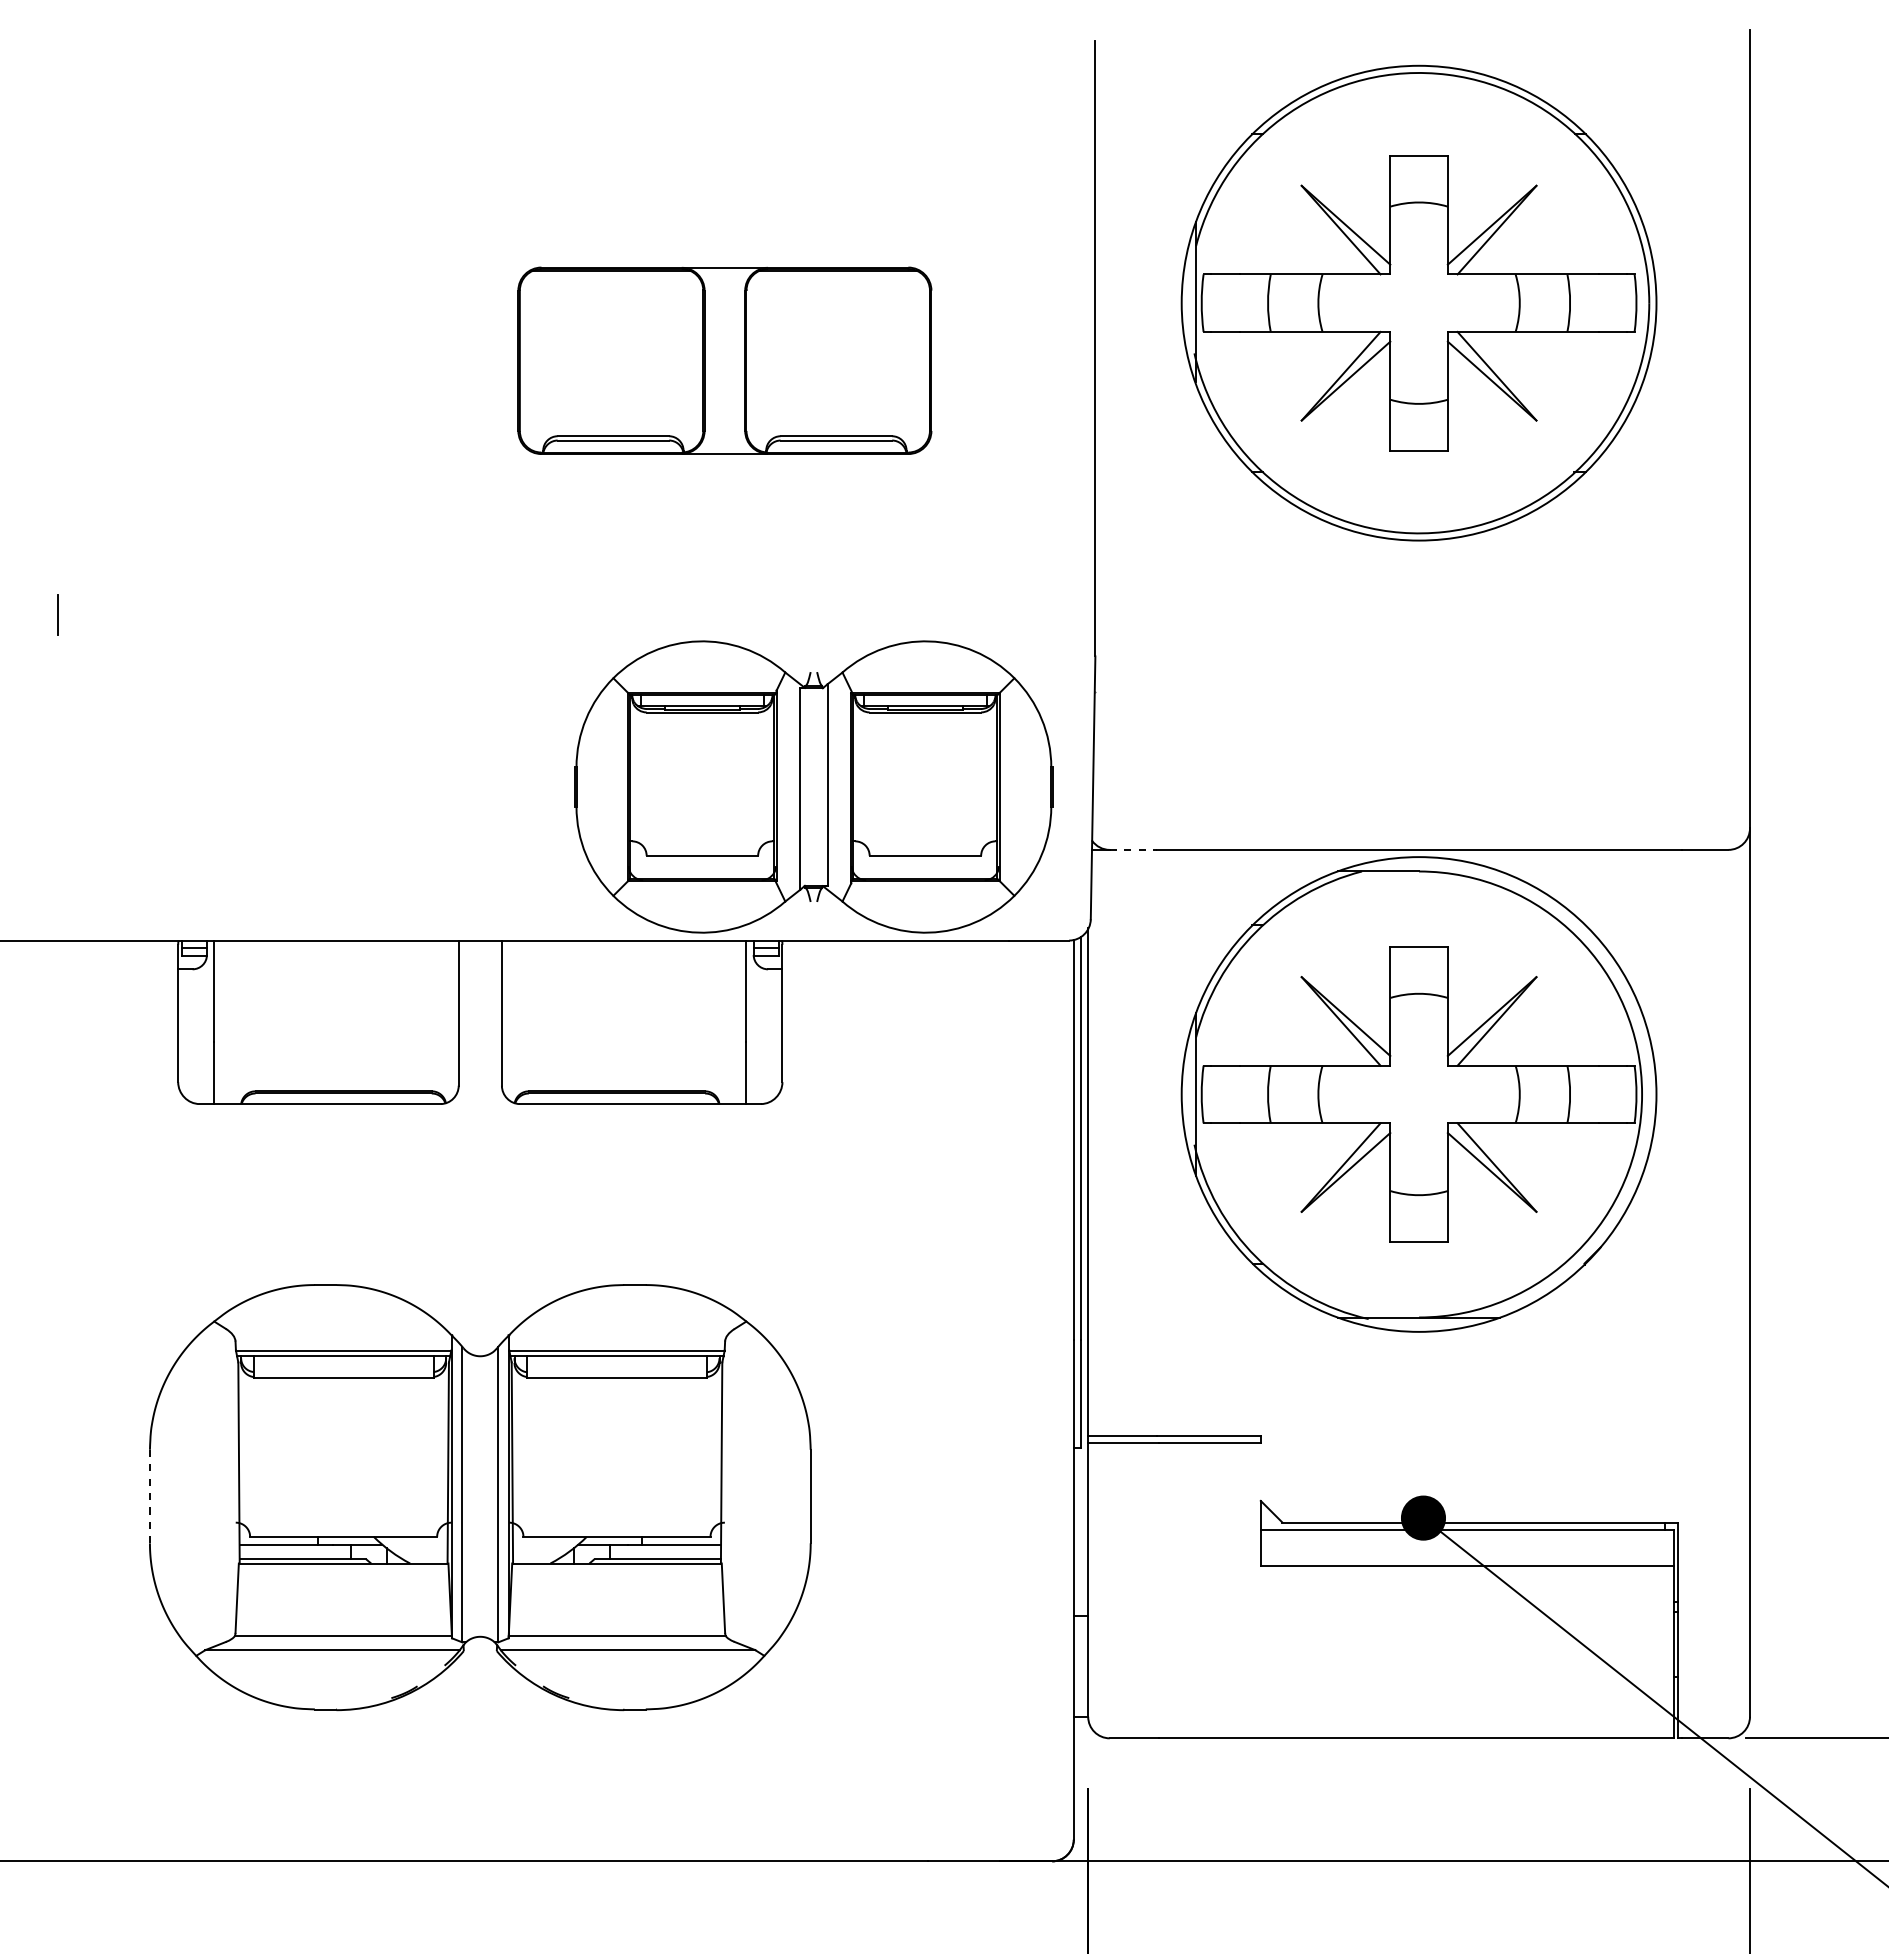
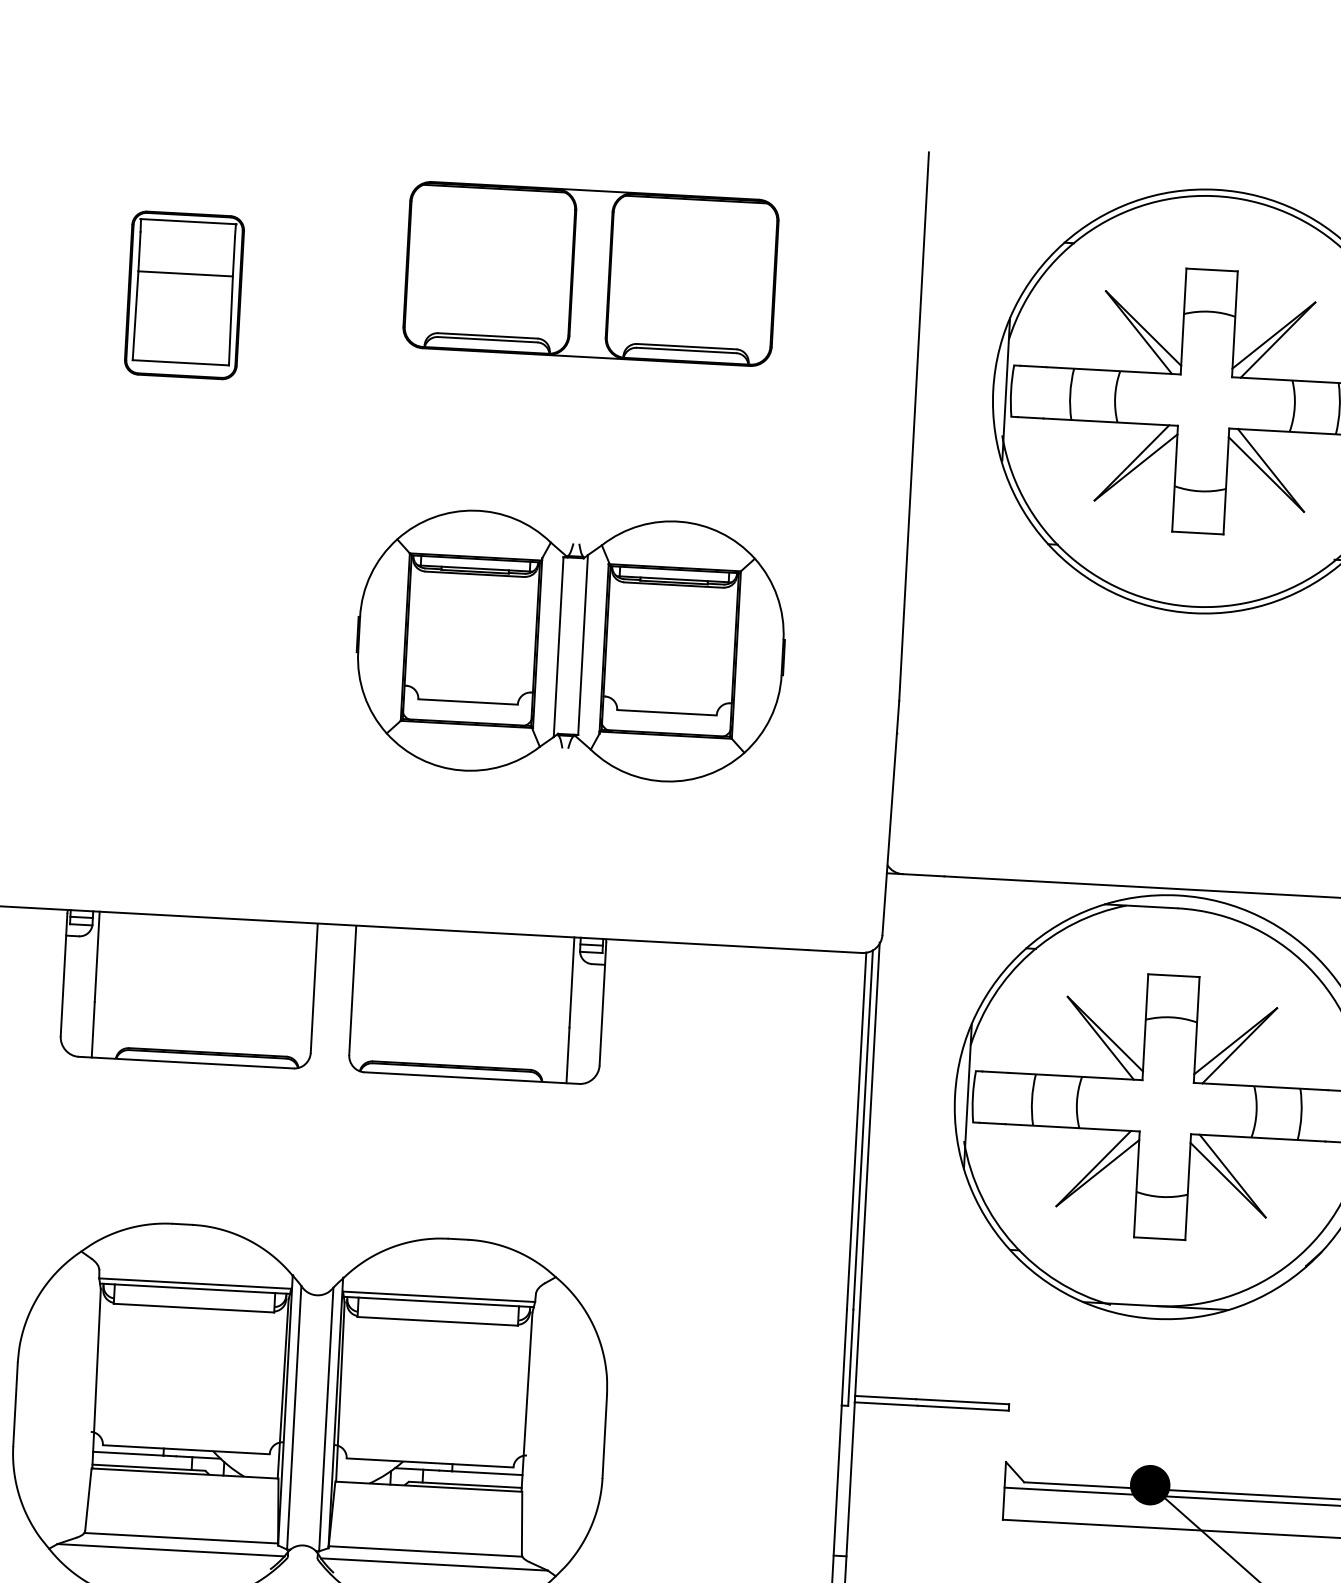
part: (271, 246) -> (184, 295), added
part: (724, 360) -> (590, 273), moved
part: (813, 786) -> (570, 645), moved
line: (1133, 849) -> (923, 874), dashed -> solid
line: (149, 1496) -> (15, 1404), dashed -> solid

